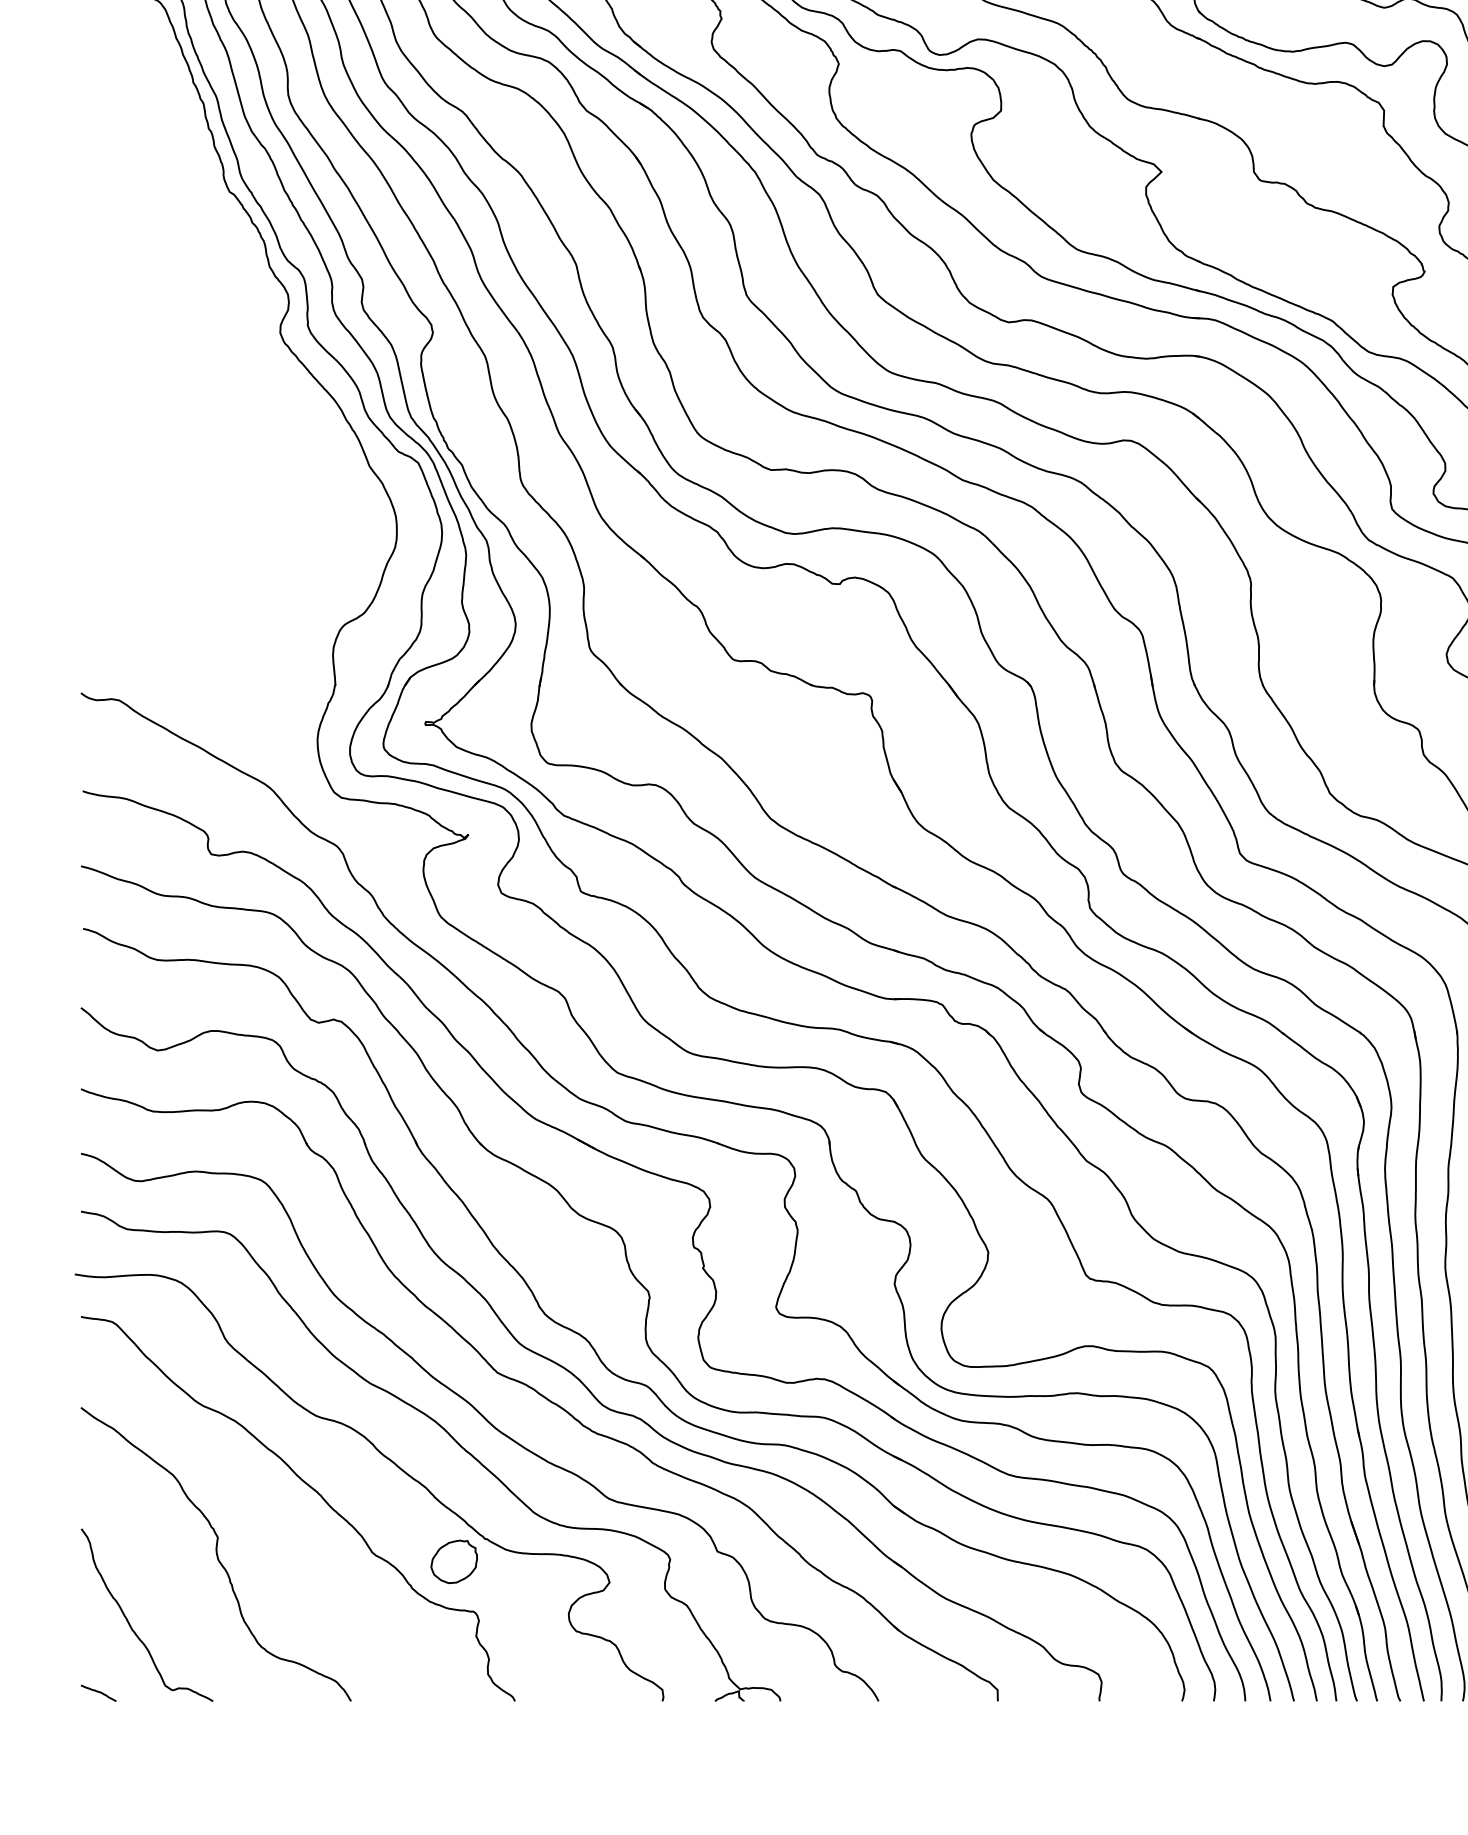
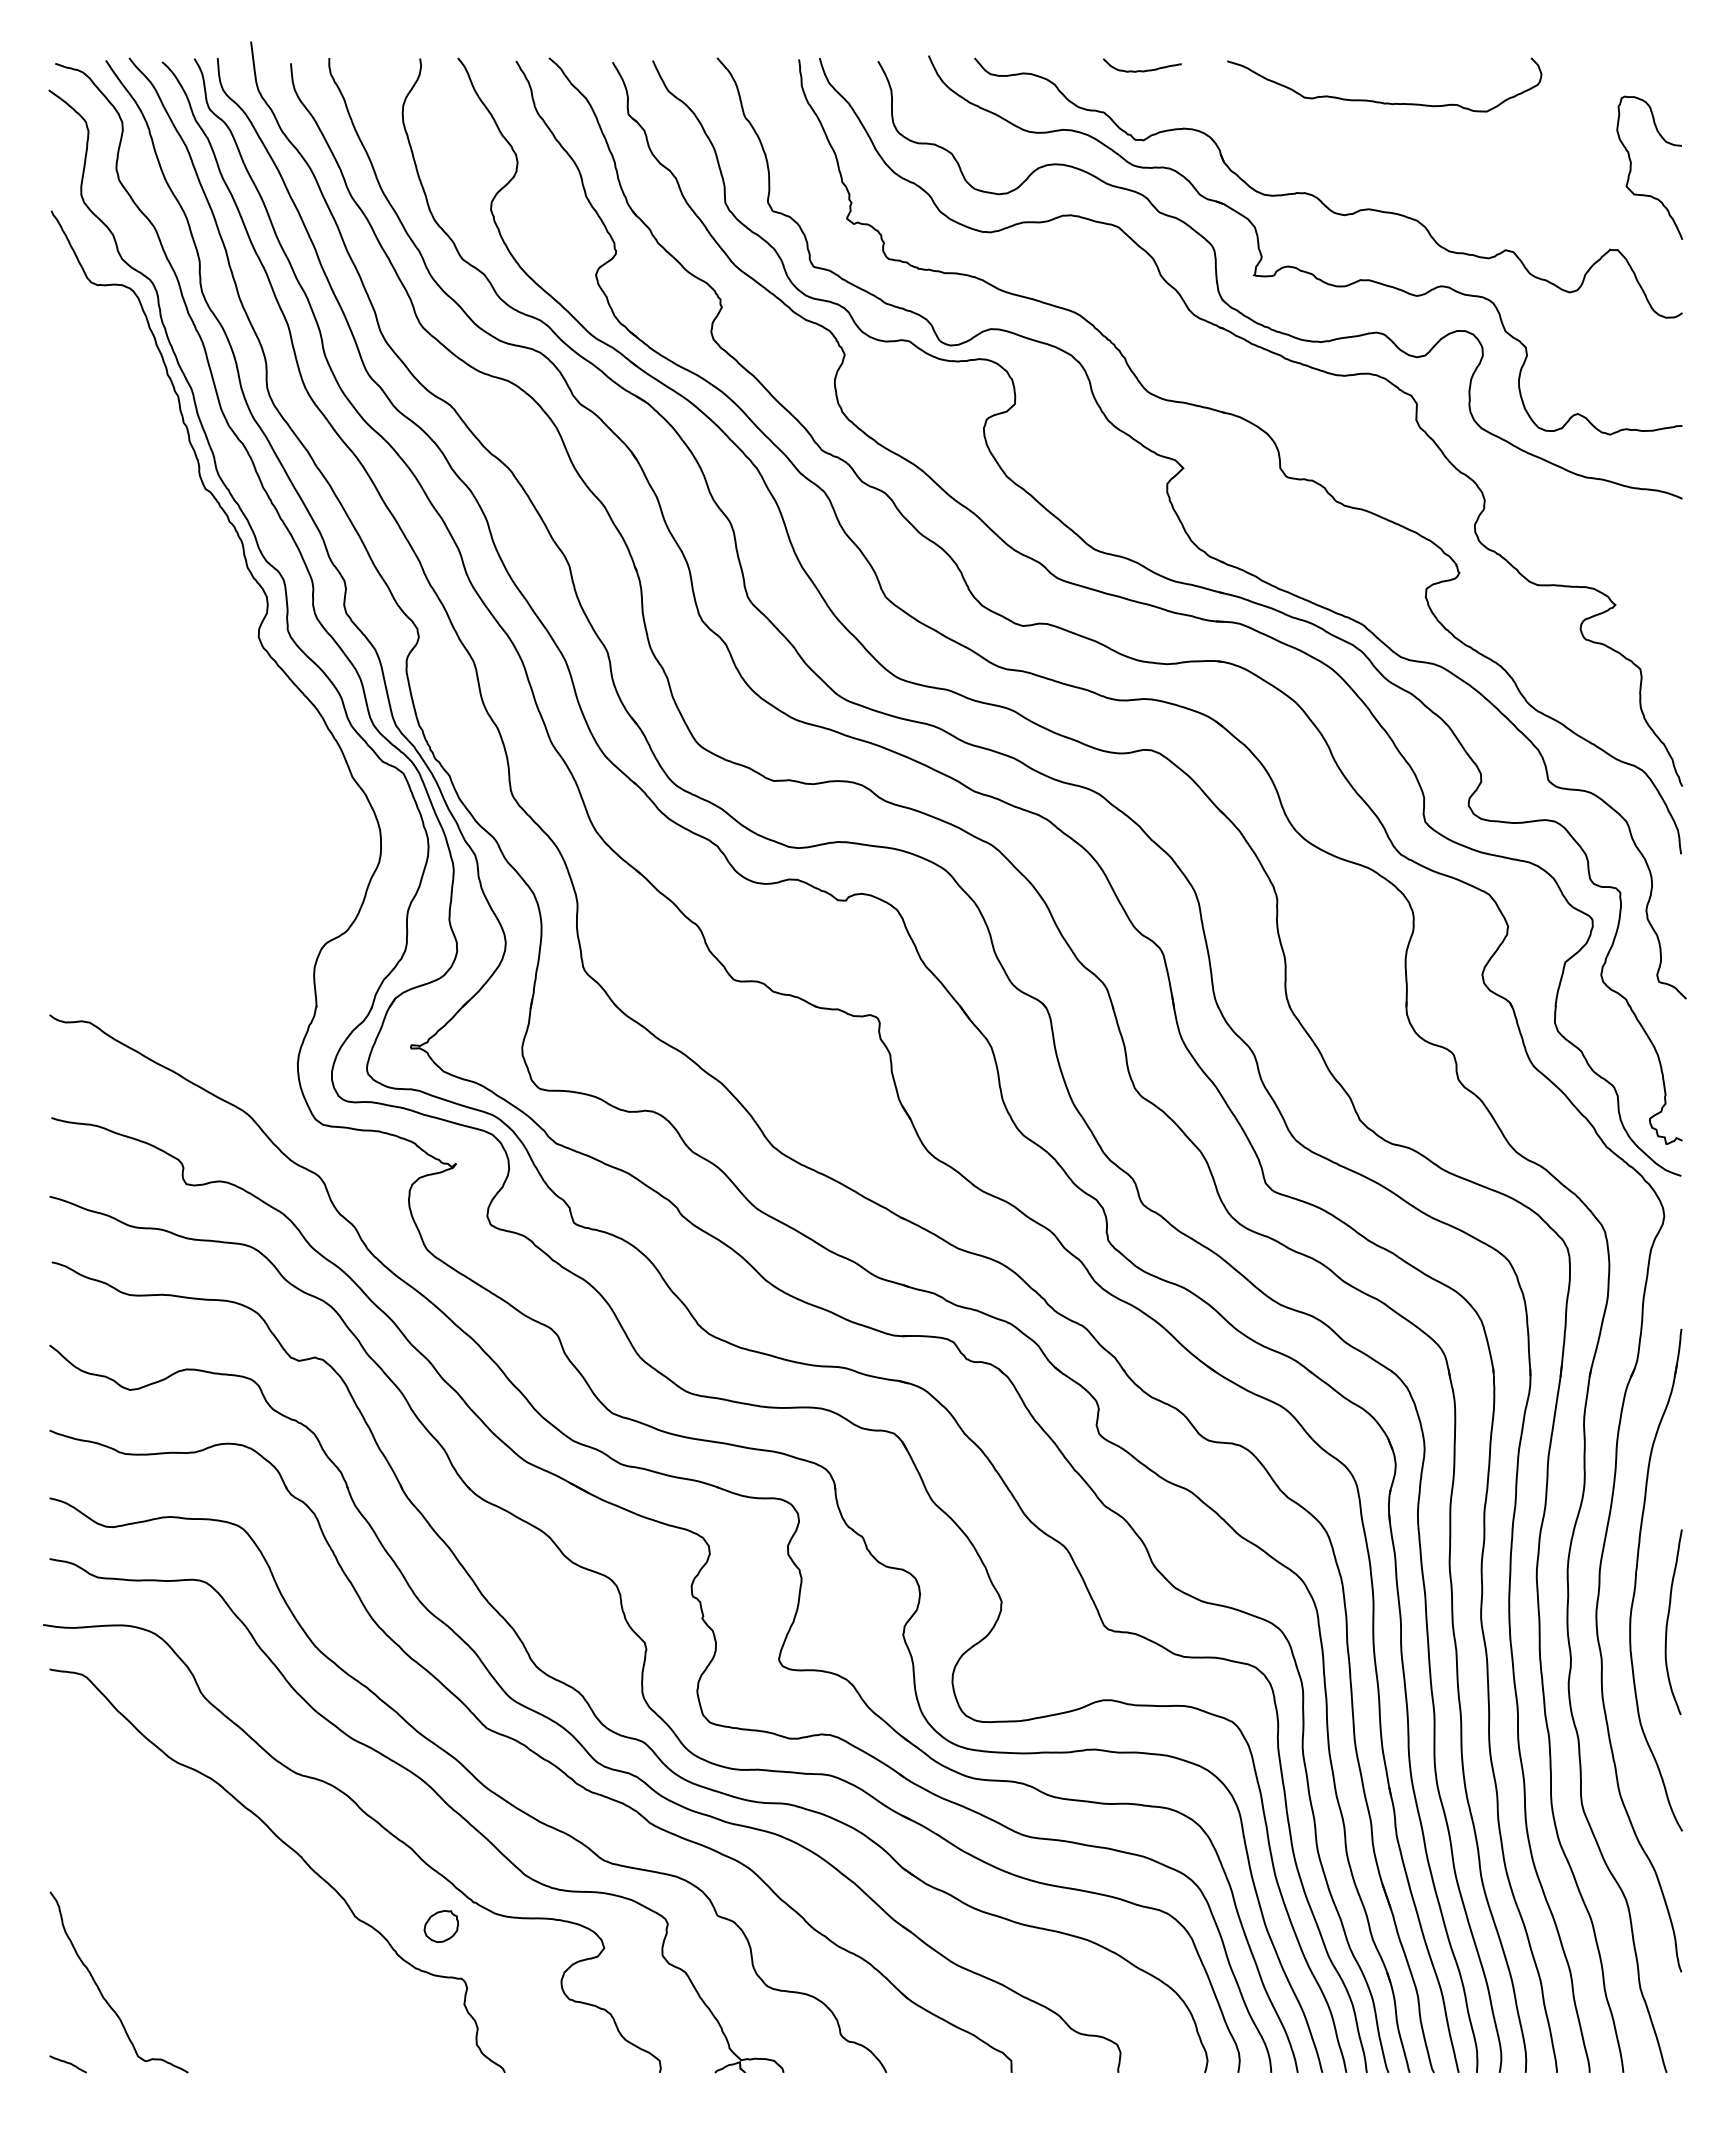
curve: (216, 1554) -> (191, 1918), removed
part: (454, 1561) -> (441, 1926), size x0.7

